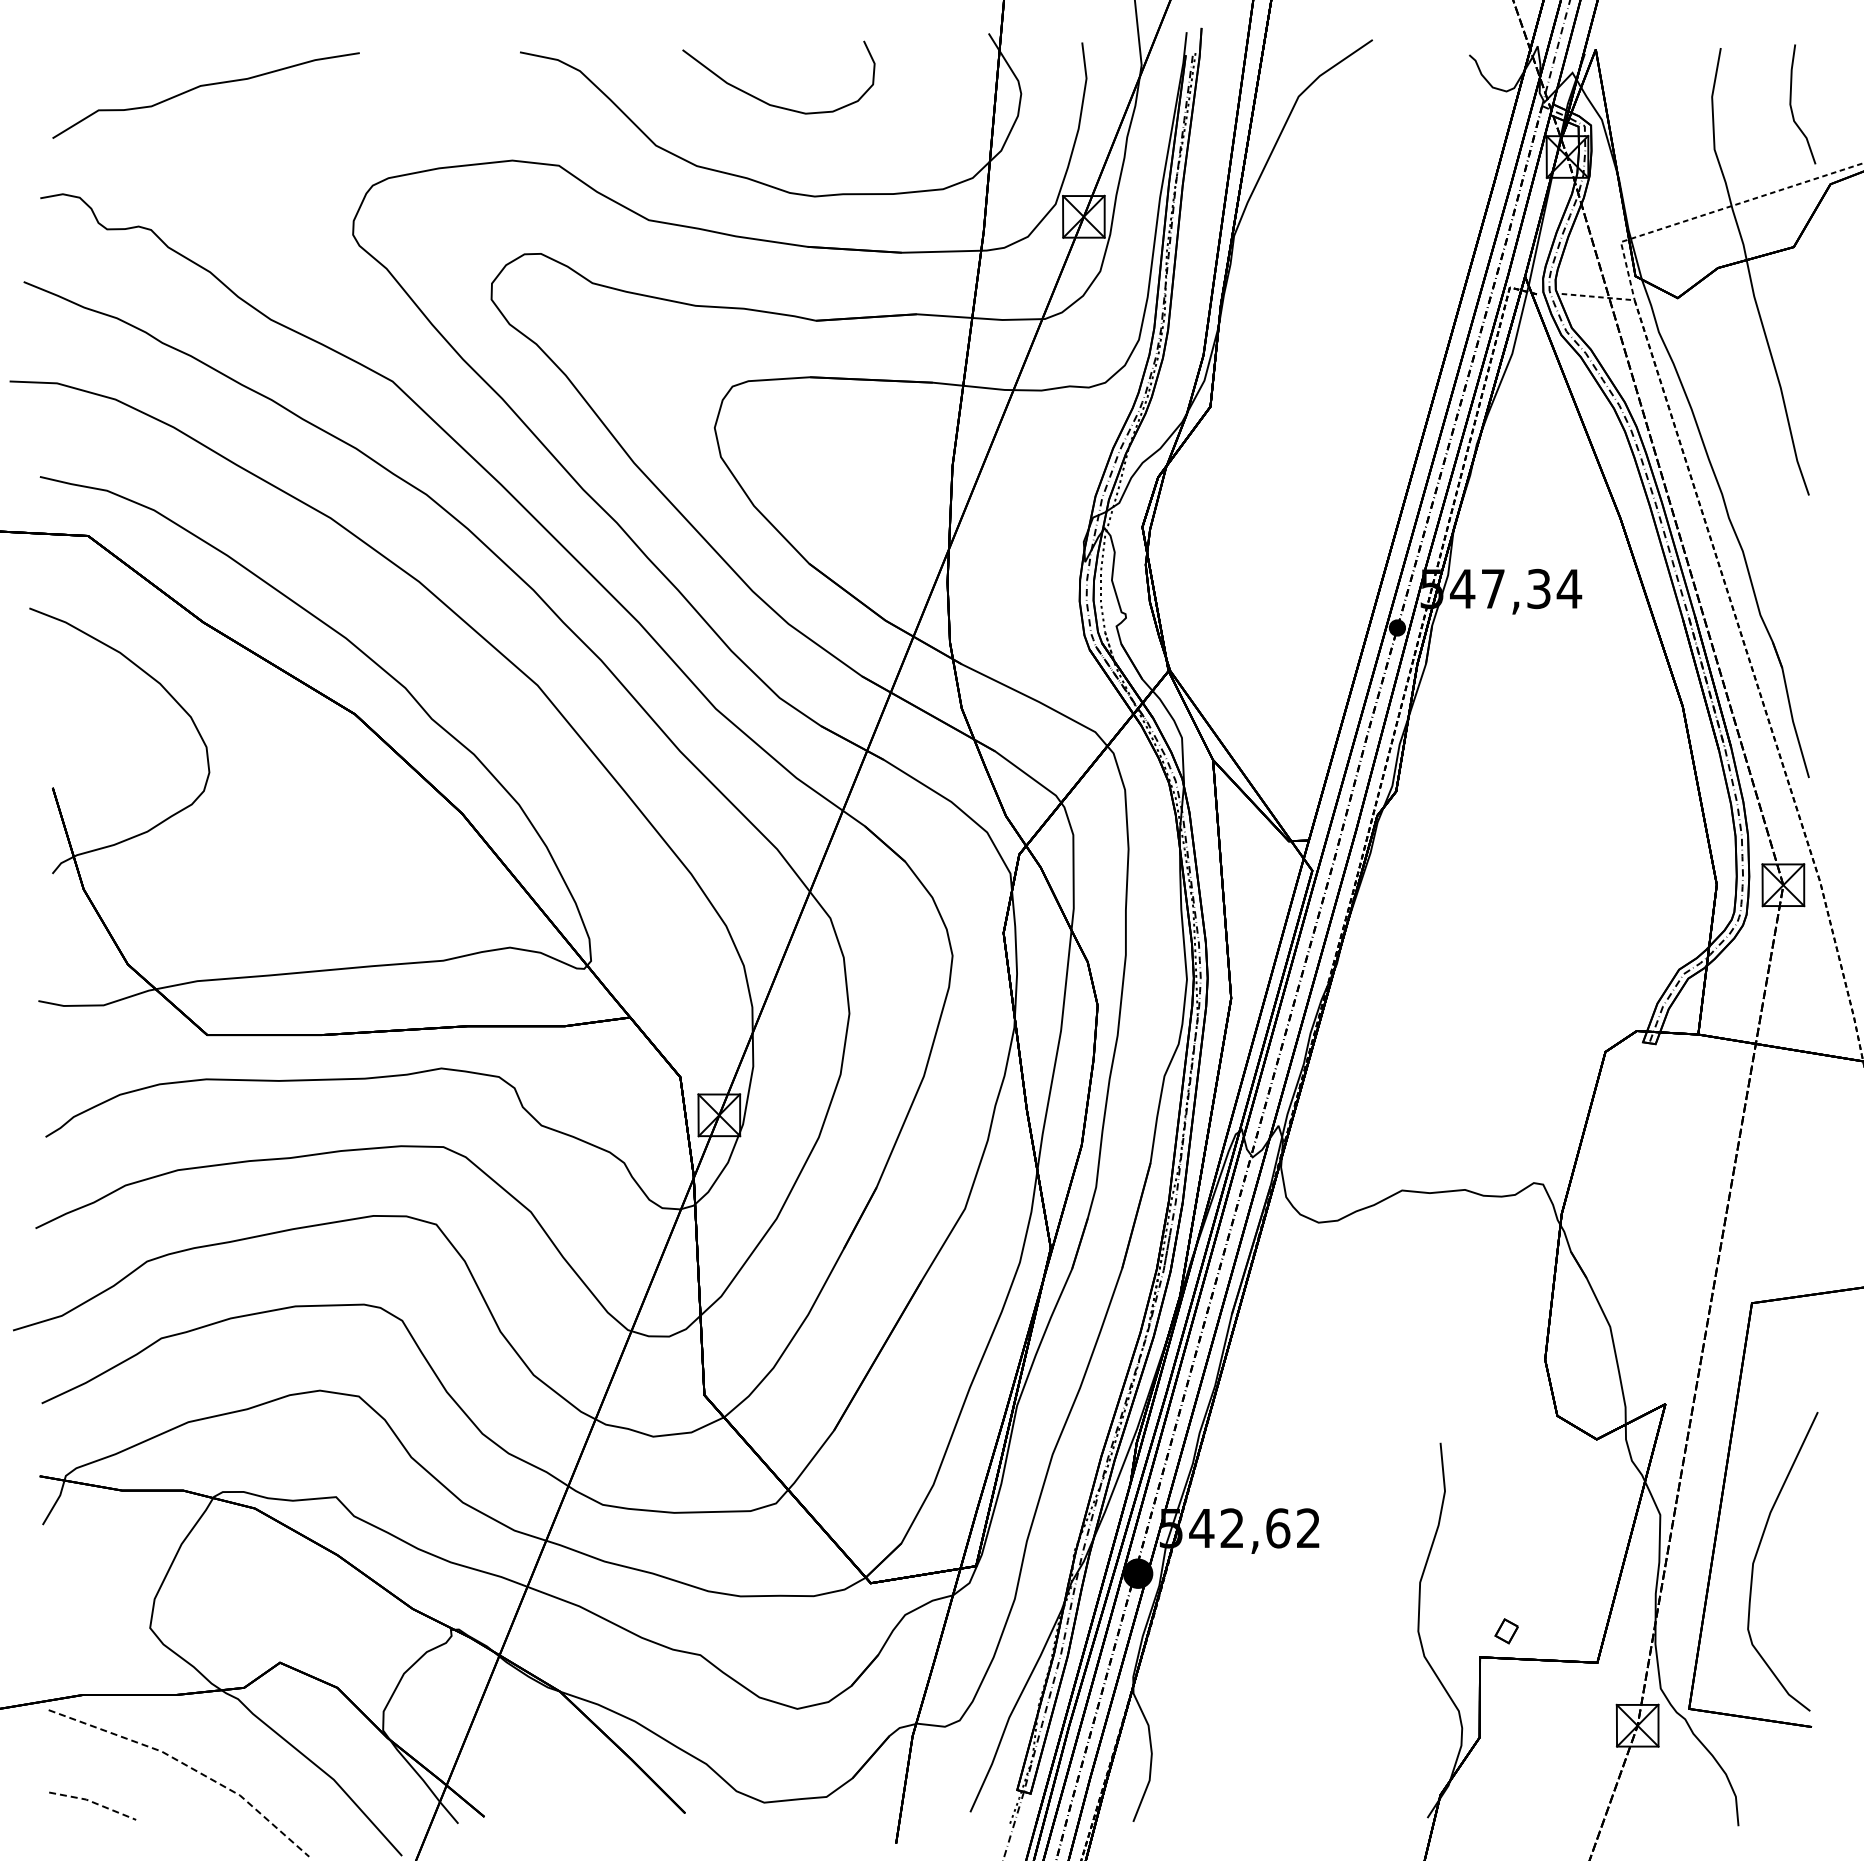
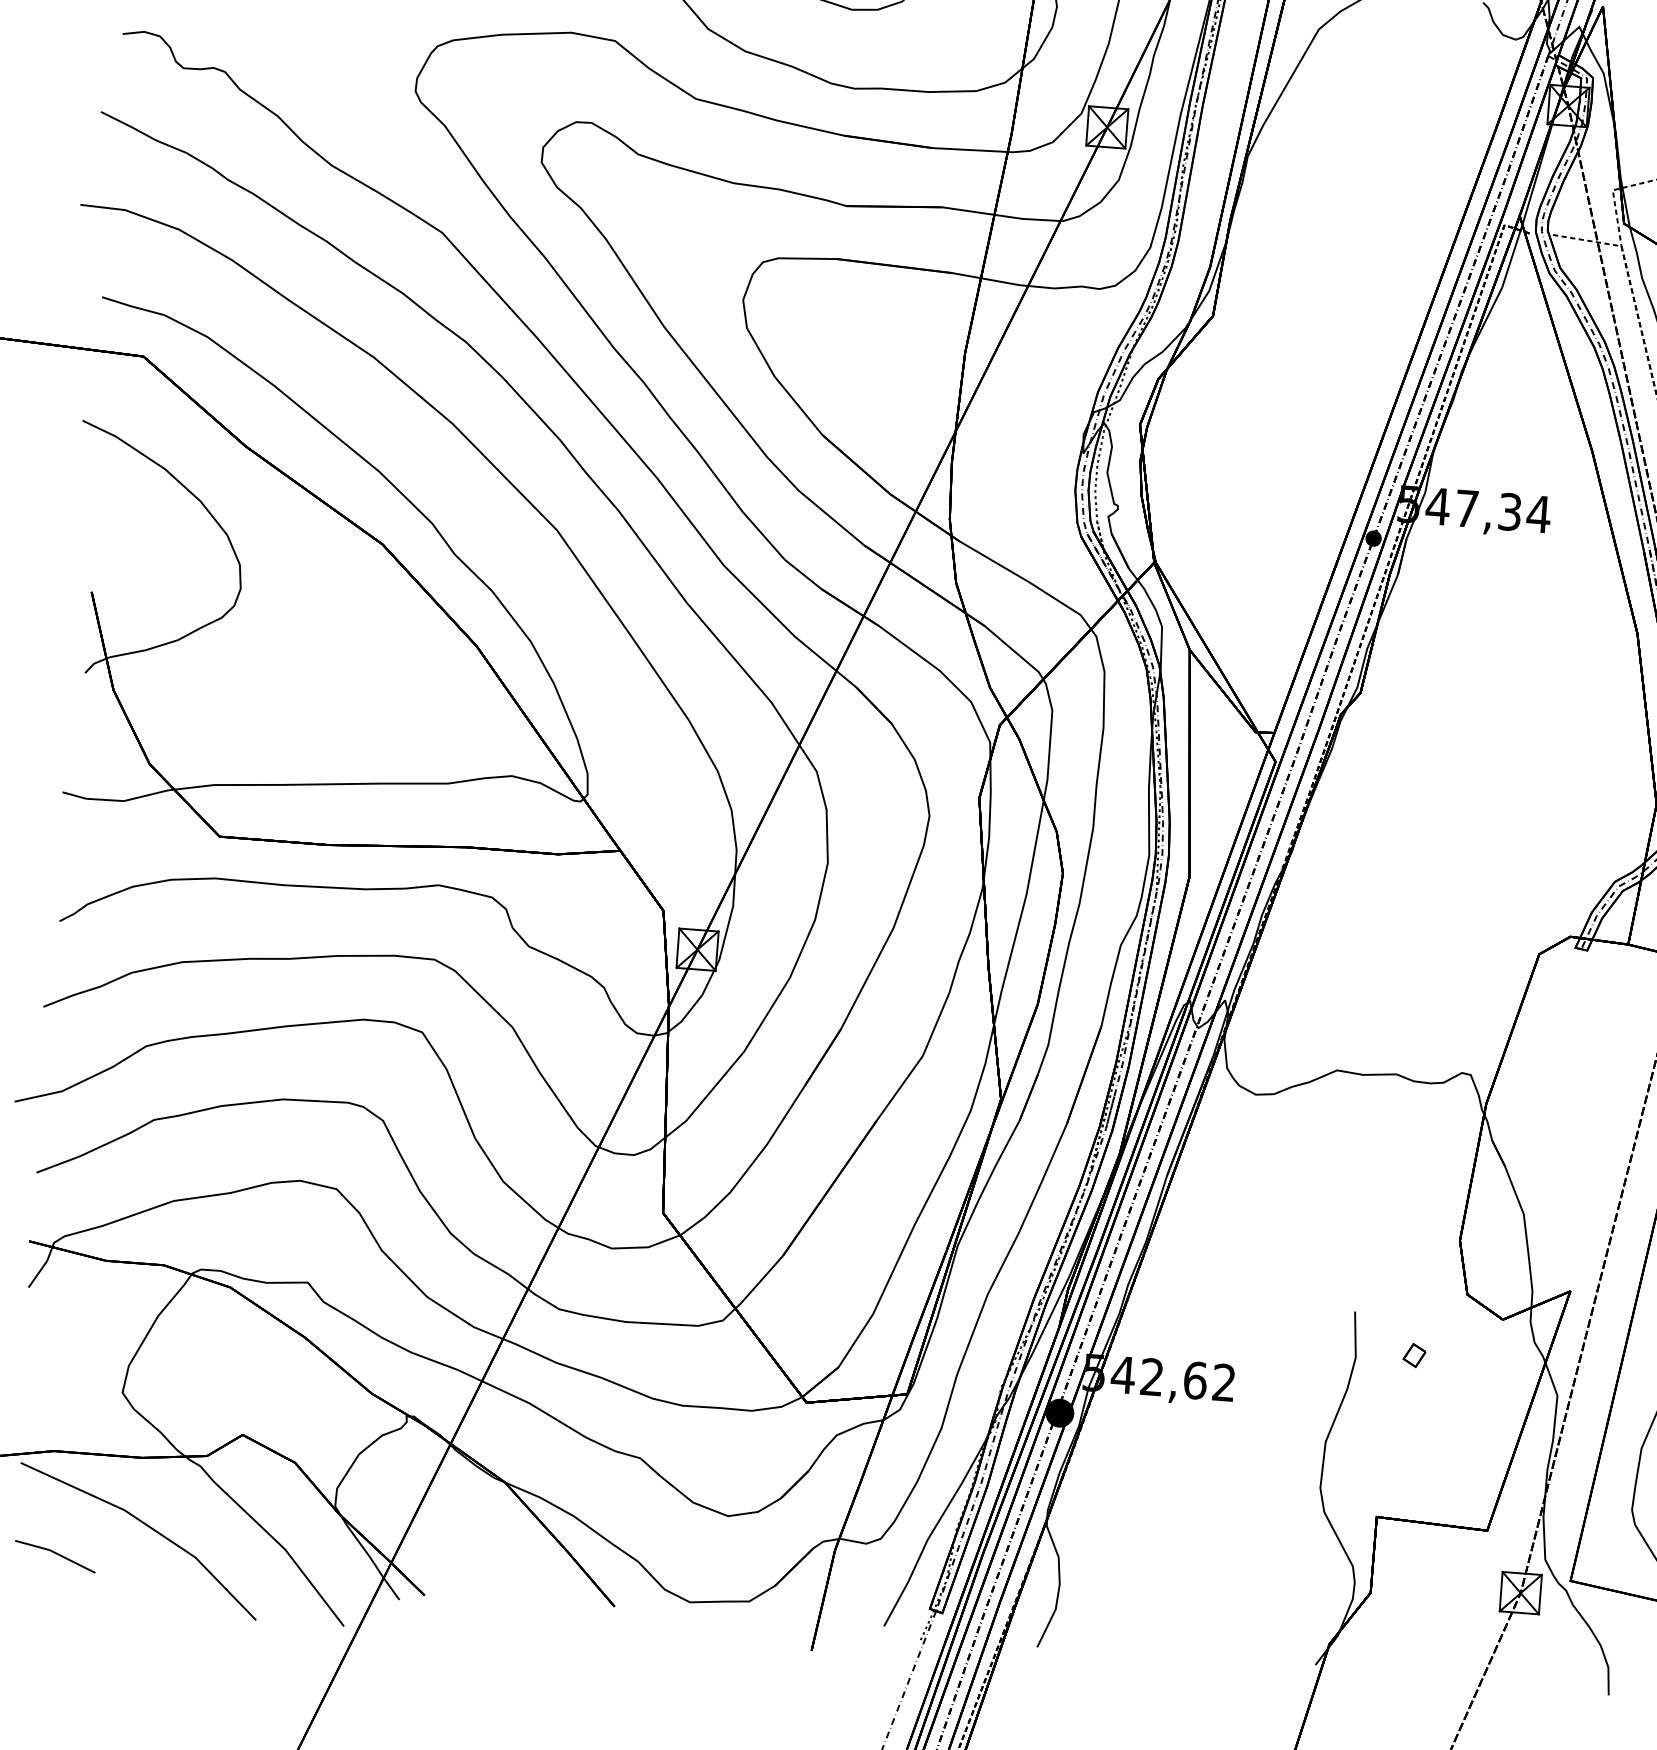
part: (1506, 1631) -> (1414, 1355), moved
line: (188, 1766) -> (148, 1526), dashed -> solid
line: (93, 1802) -> (56, 1553), dashed -> solid

